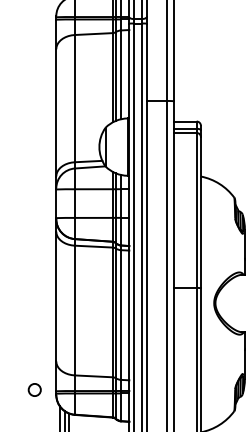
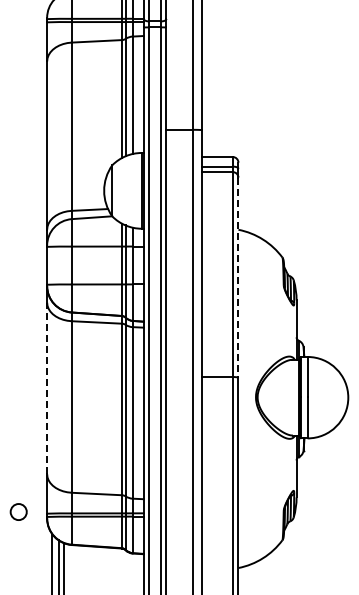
line: (200, 213) -> (238, 278), solid -> dashed
line: (56, 296) -> (47, 388), solid -> dashed

